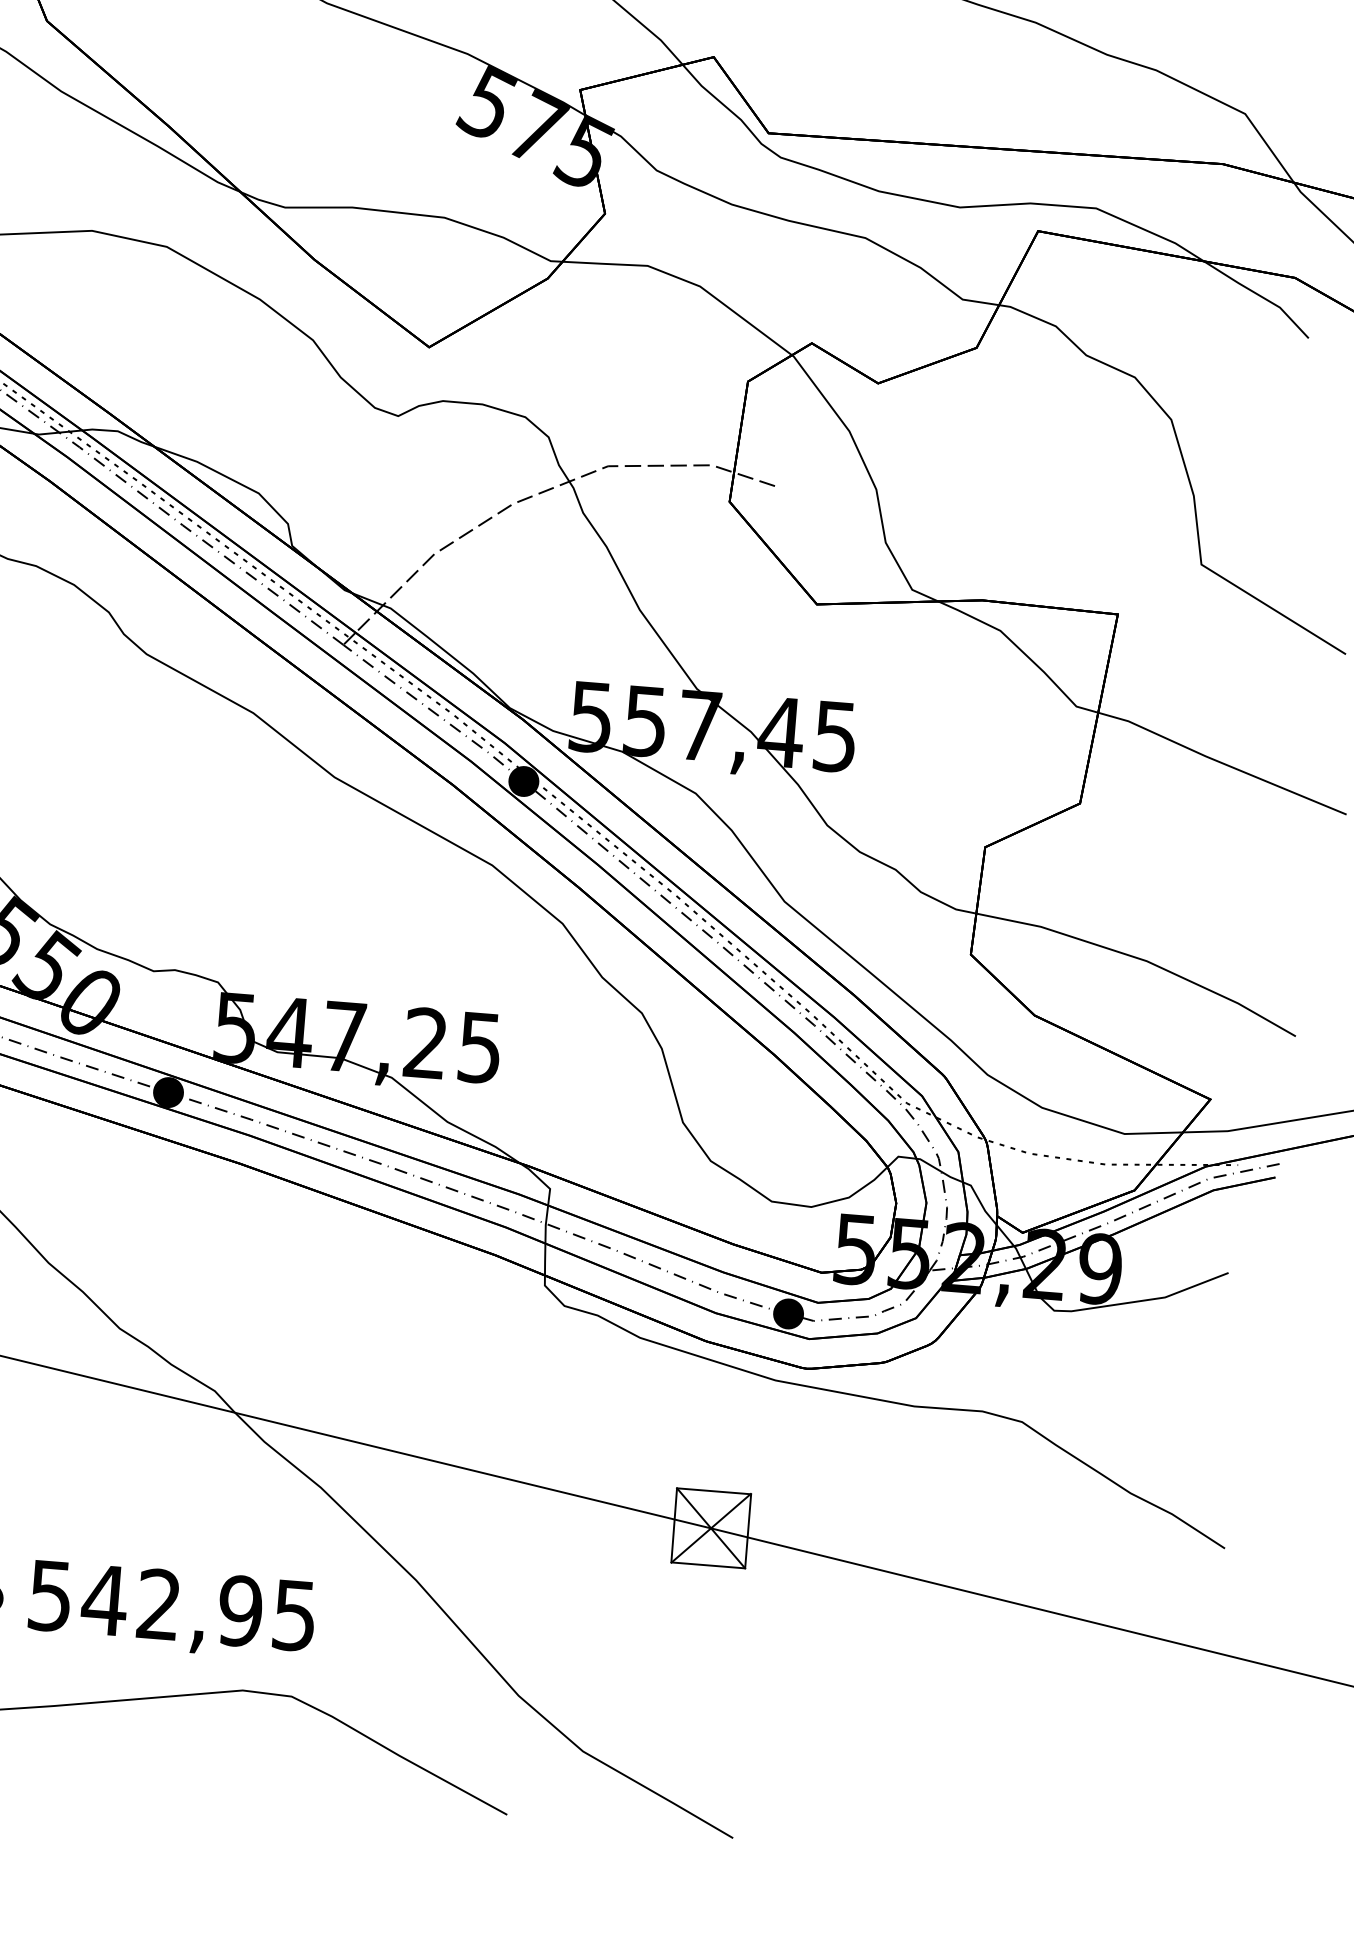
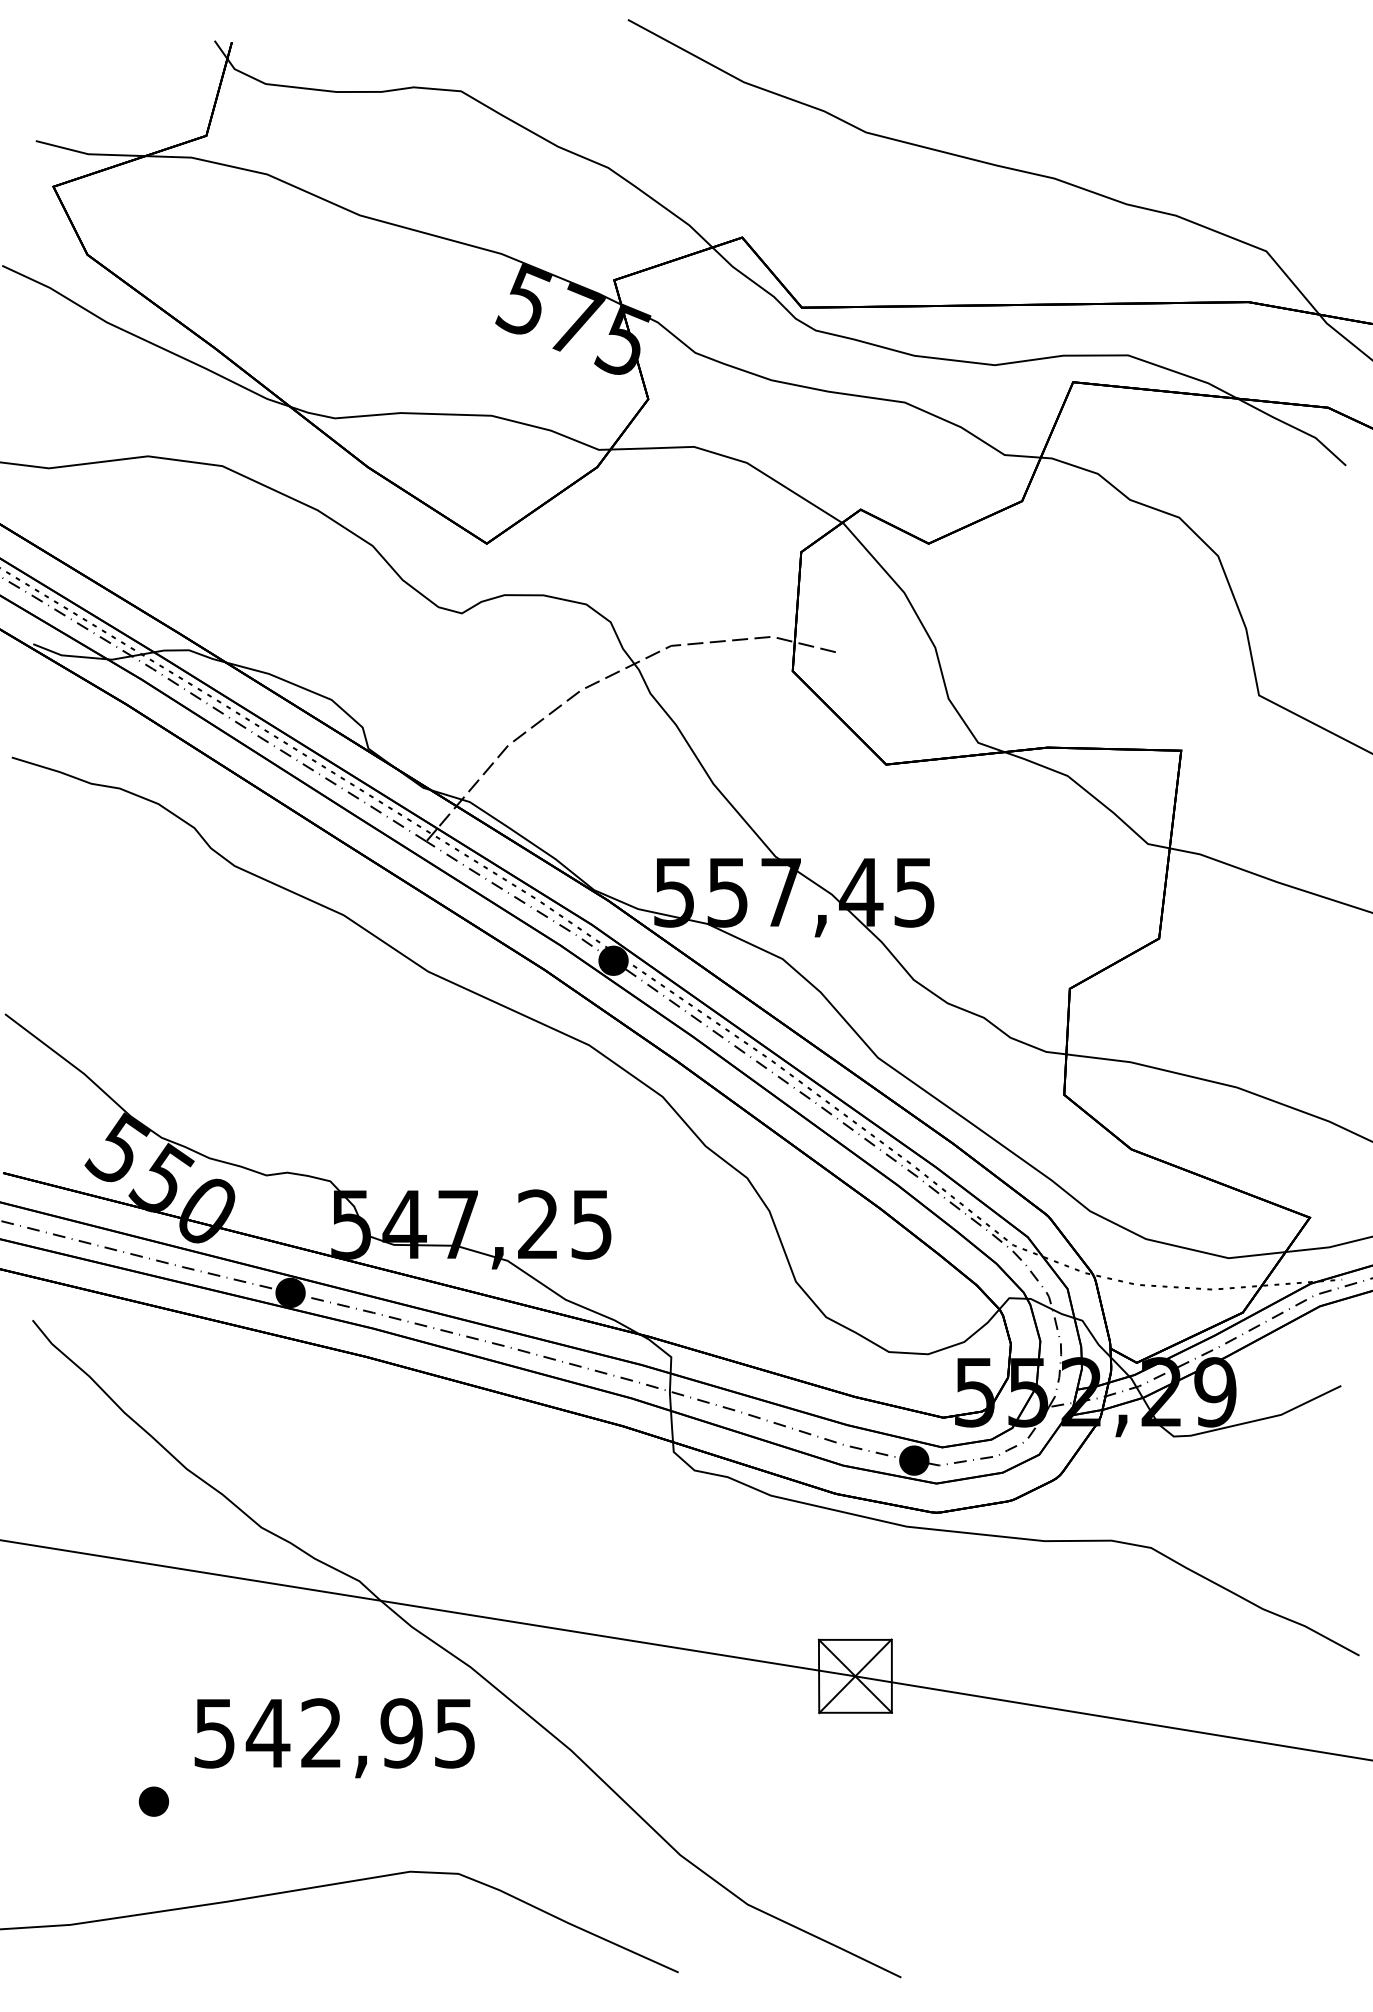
text: (171, 1610) -> (334, 1738), moved

